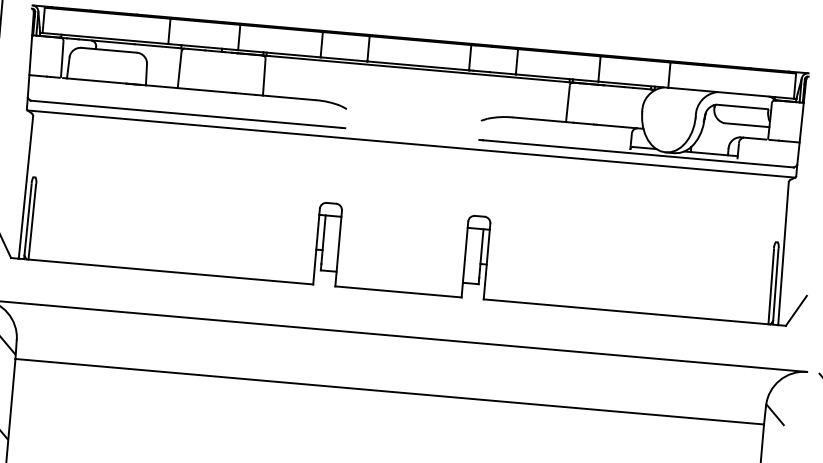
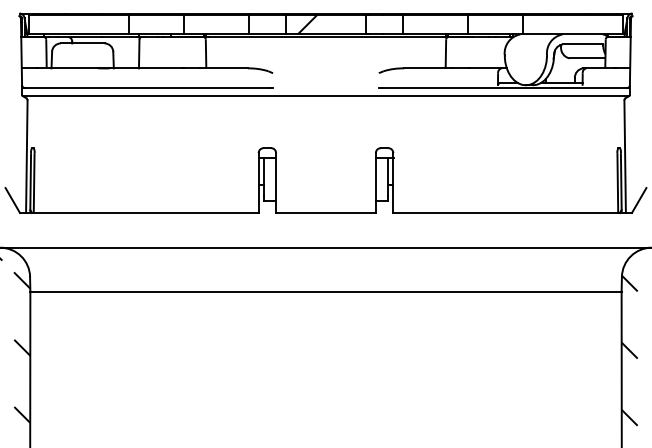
hatch: (395, 51) -> (307, 24), added

